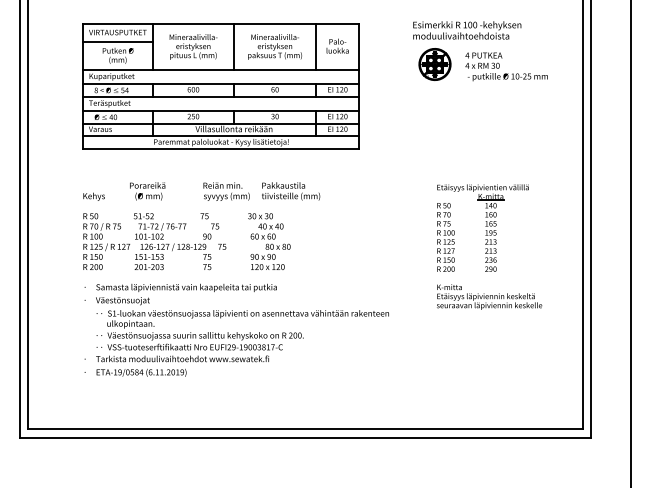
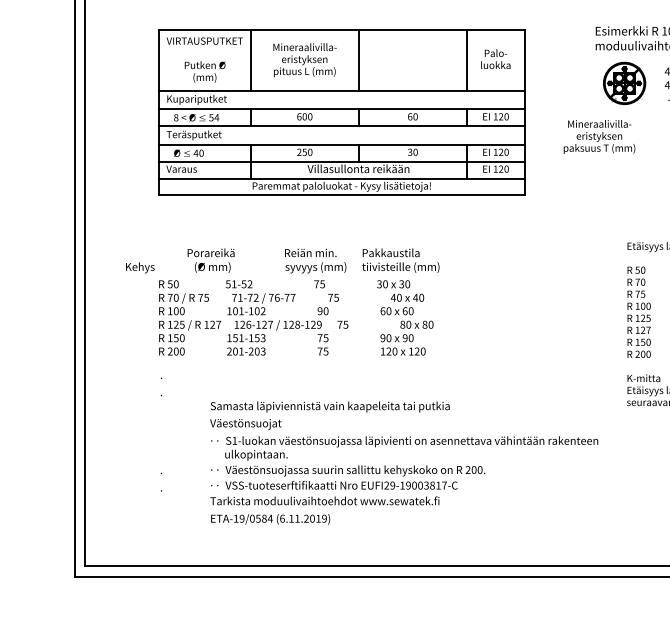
line: (117, 42) -> (204, 54), removed
text: (274, 46) -> (598, 136), moved
text: (201, 191) -> (282, 260), moved
text: (242, 329) -> (404, 461), moved

